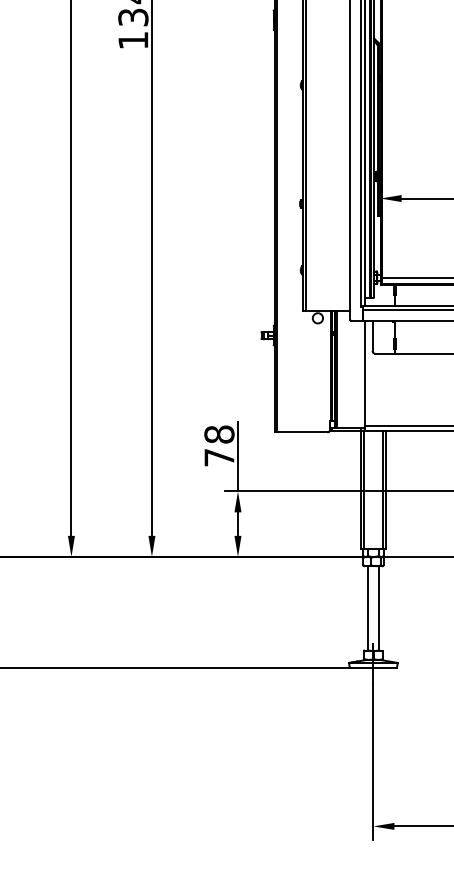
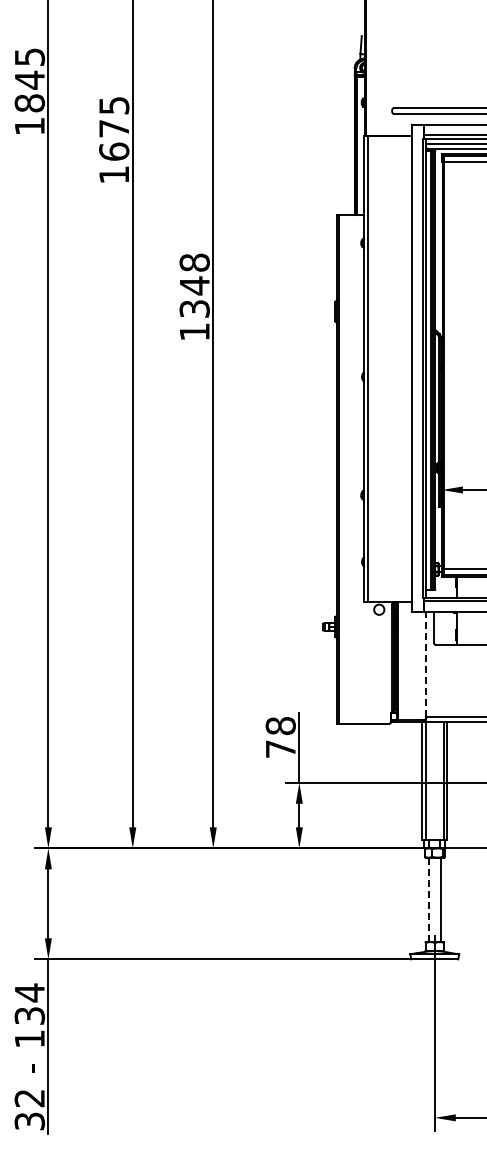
line: (365, 373) -> (426, 664), solid -> dashed
line: (367, 609) -> (428, 900), solid -> dashed

